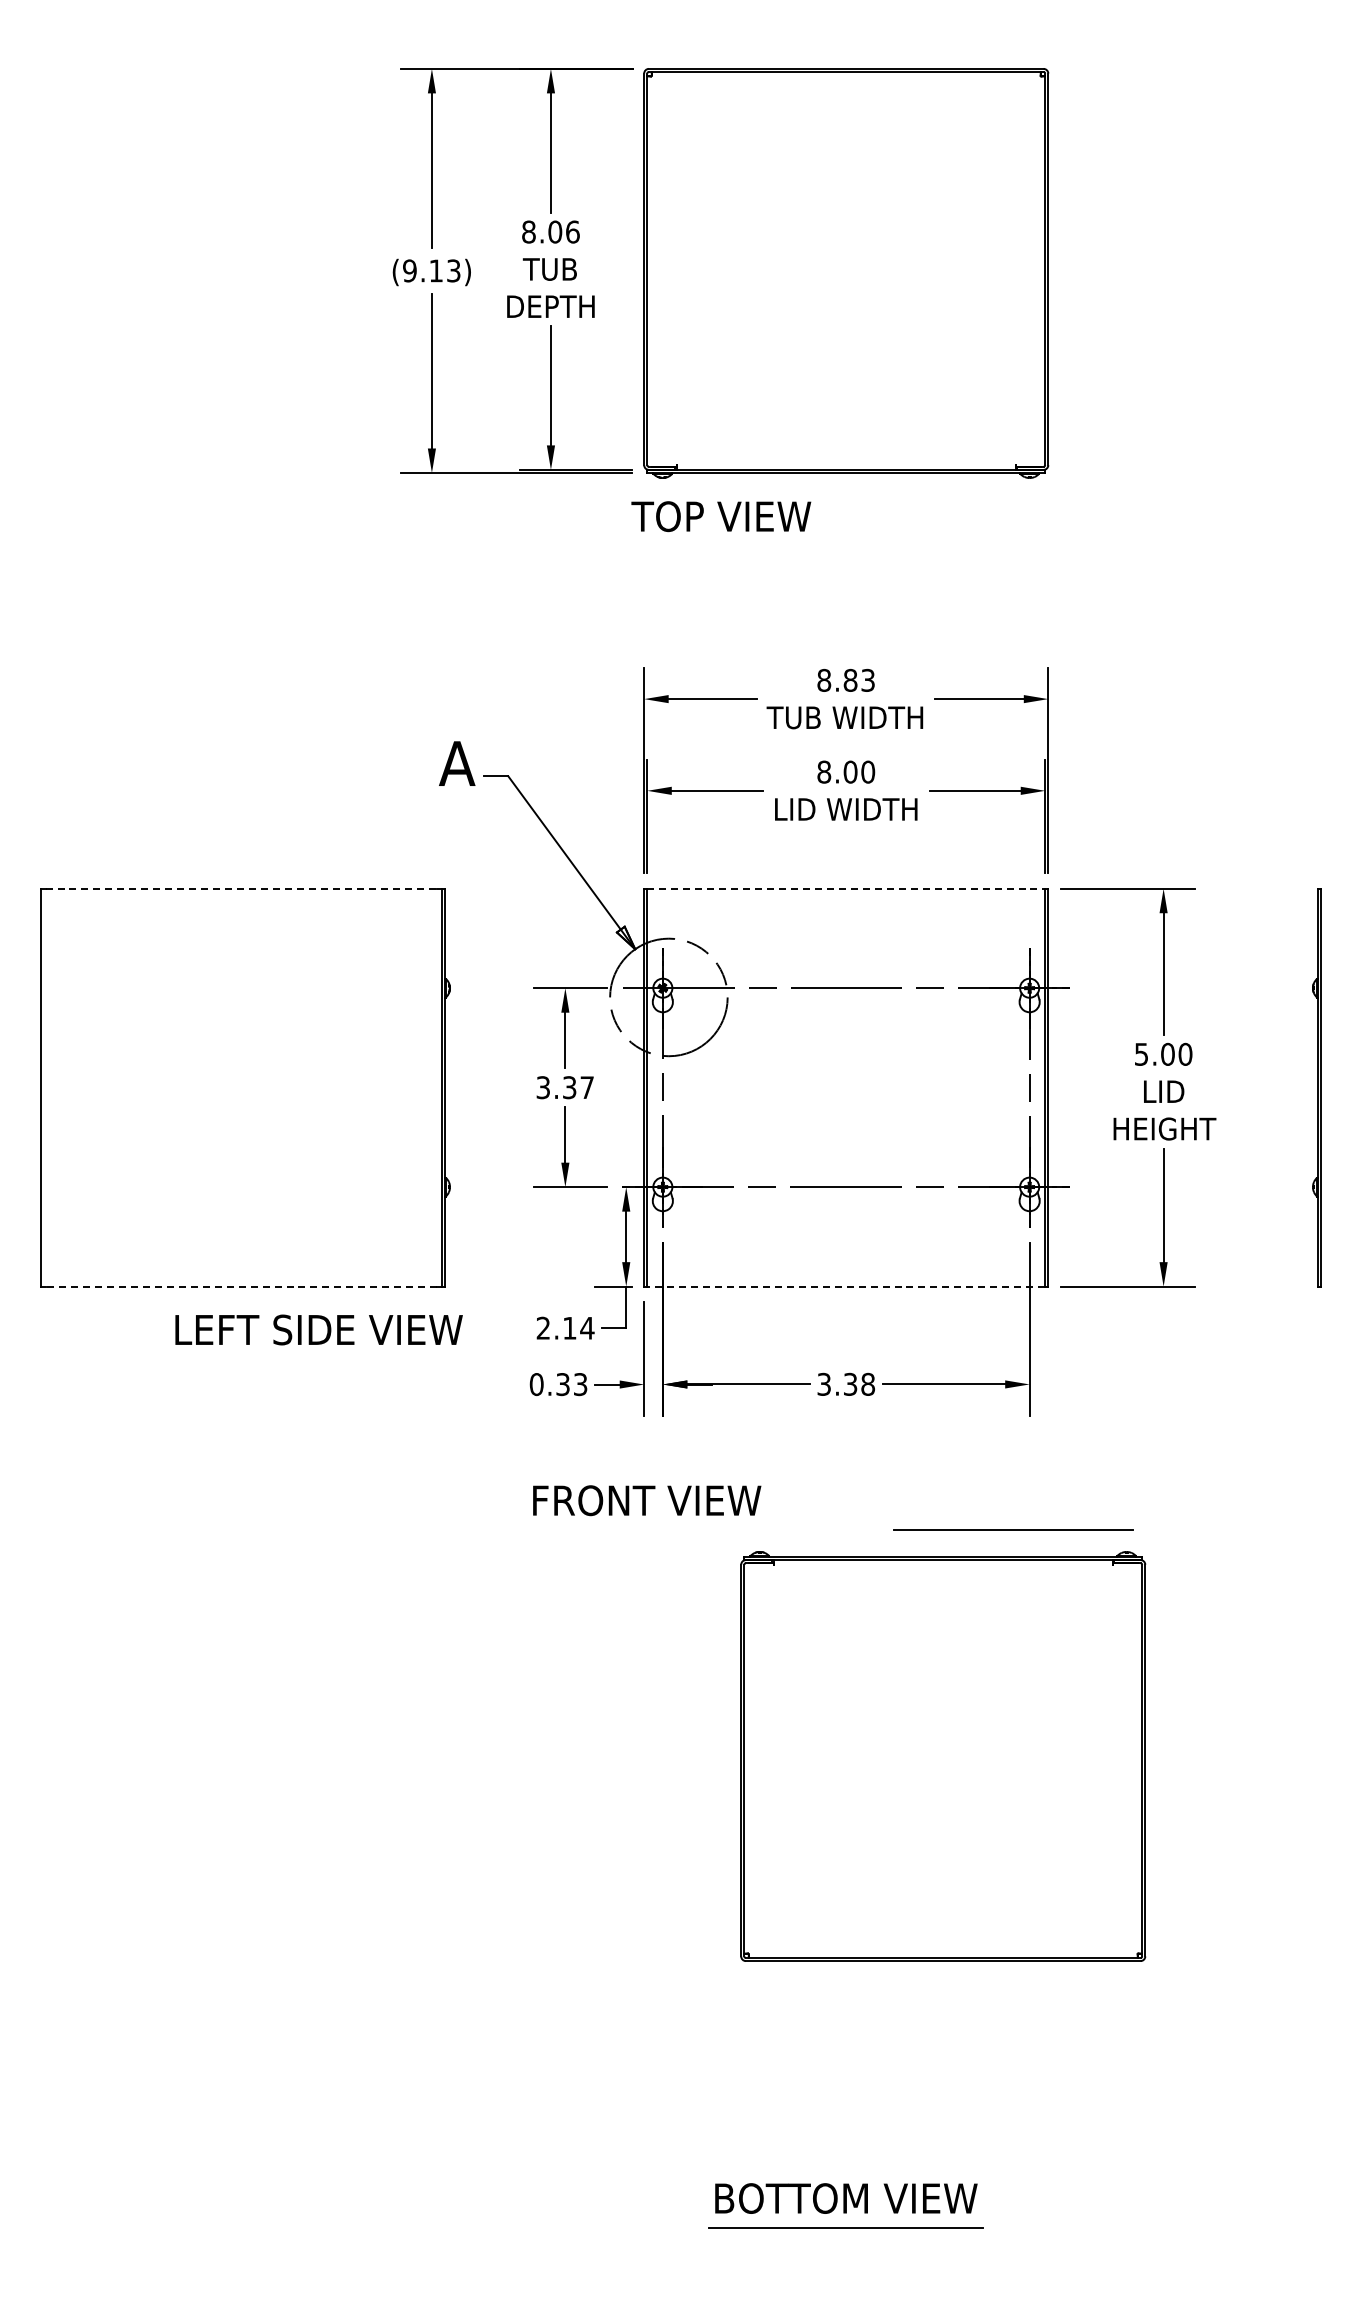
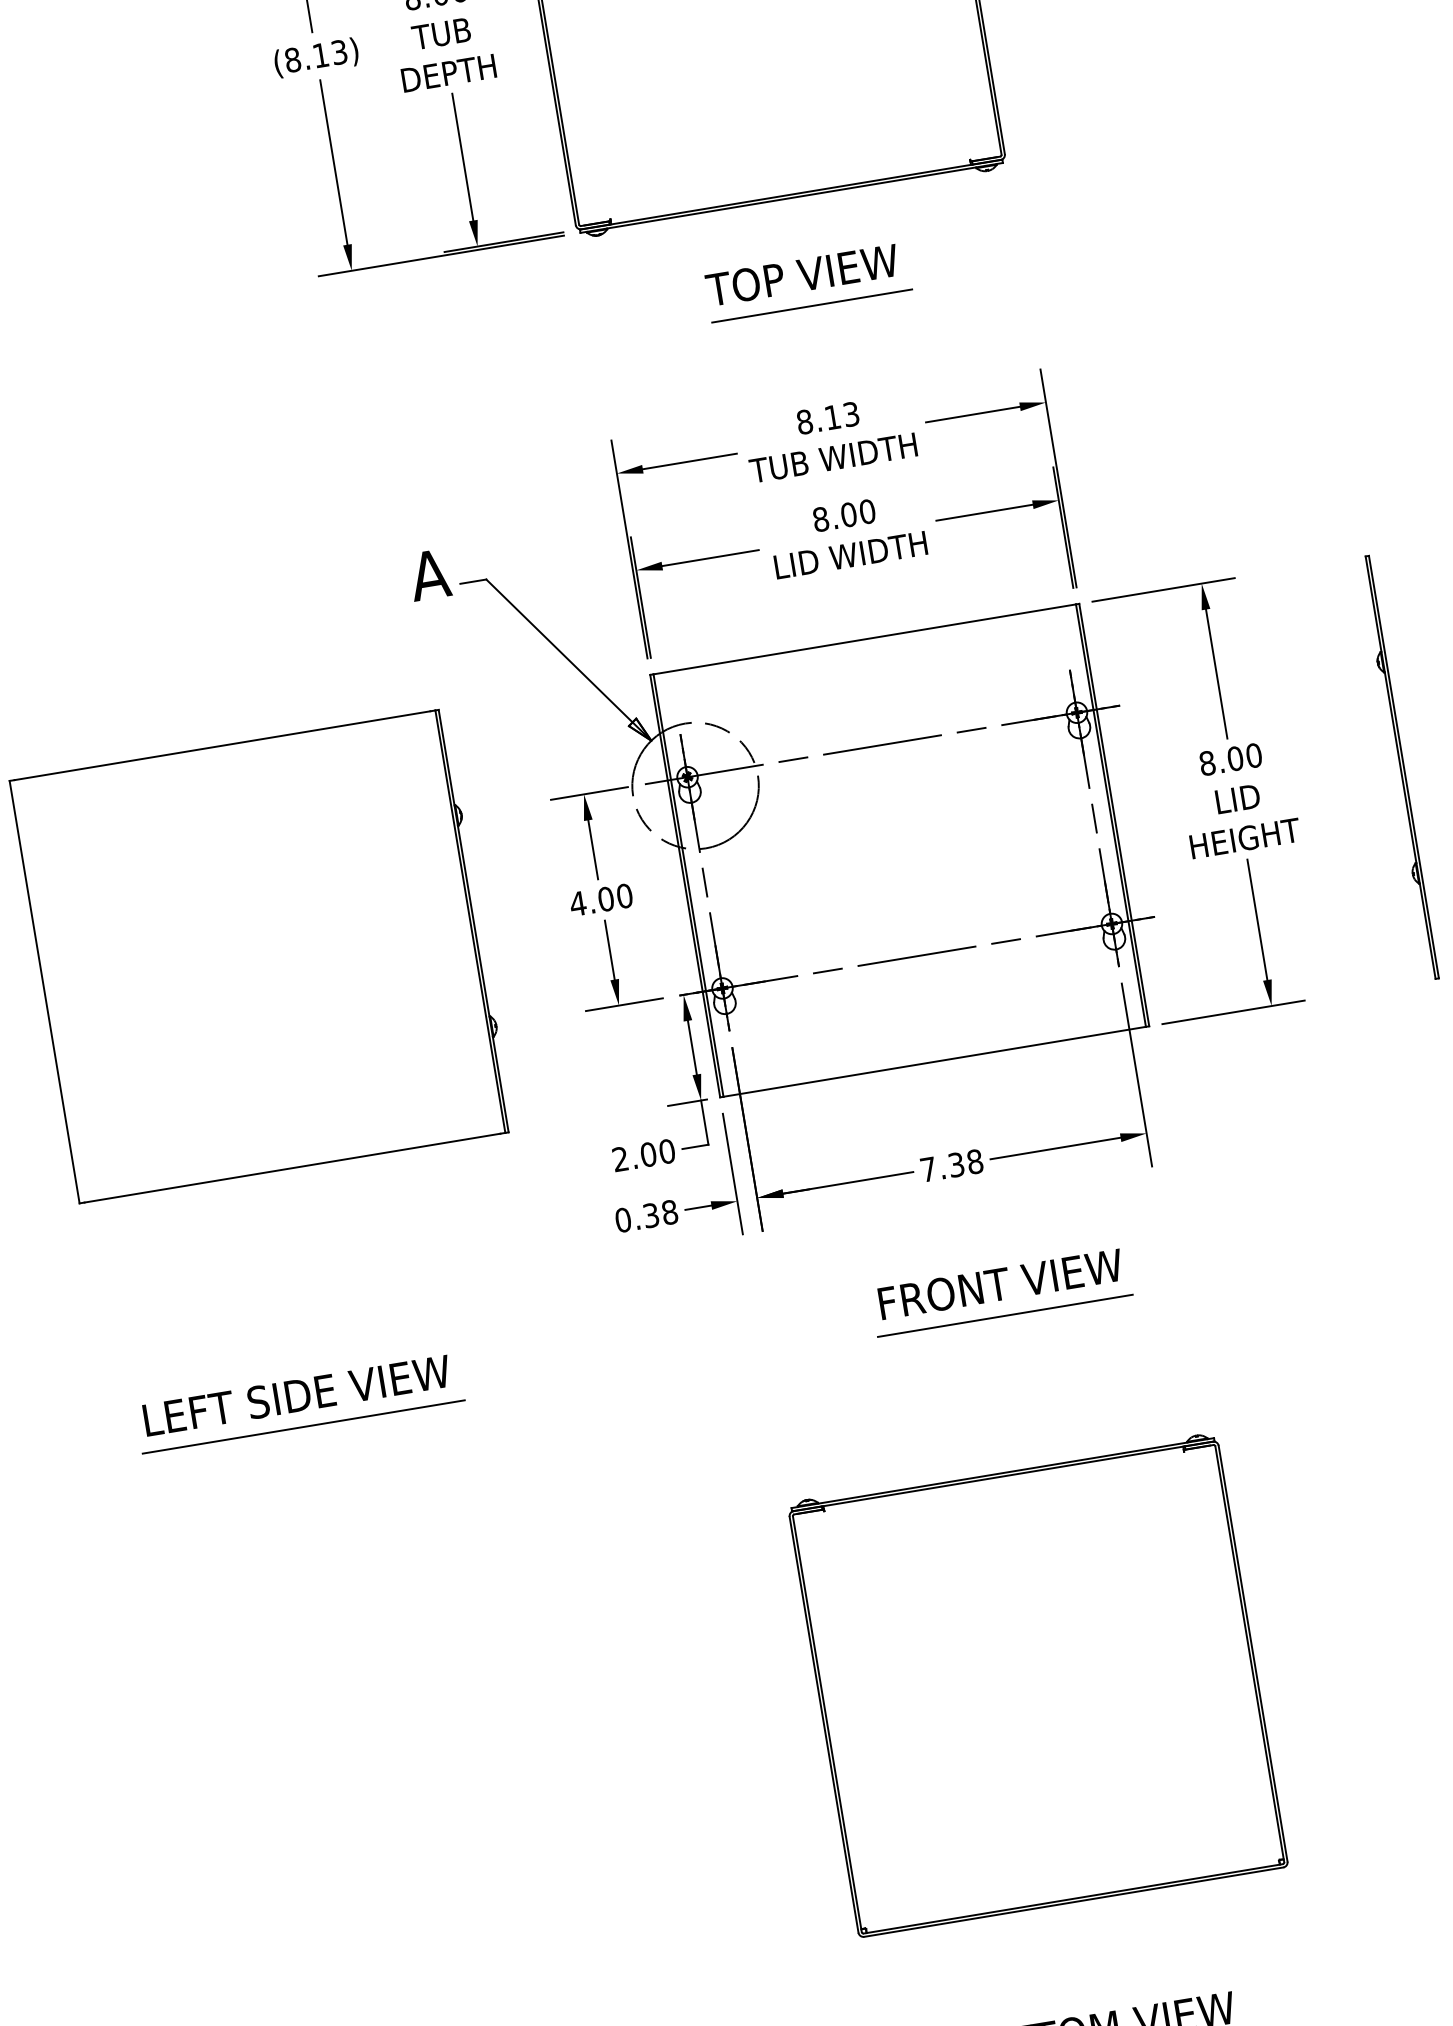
text: (409, 270) -> (292, 59), (9.13) -> (8.13)
text: (721, 516) -> (802, 275), moved
line: (848, 575) -> (812, 306), added
text: (850, 679) -> (832, 416), 8.83 -> 8.13
line: (241, 888) -> (222, 745), dashed -> solid
line: (846, 888) -> (864, 639), dashed -> solid
text: (1141, 1053) -> (1207, 762), 5.00 -> 8.00
text: (565, 1087) -> (601, 899), 3.37 -> 4.00
line: (241, 1286) -> (292, 1167), dashed -> solid
line: (846, 1286) -> (934, 1061), dashed -> solid
text: (578, 1327) -> (657, 1152), 2.14 -> 2.00
text: (318, 1329) -> (296, 1395), moved
text: (823, 1383) -> (927, 1168), 3.38 -> 7.38
text: (580, 1384) -> (669, 1212), 0.33 -> 0.38
text: (647, 1500) -> (1001, 1284), moved
line: (212, 1525) -> (303, 1426), added
line: (1013, 1529) -> (1005, 1315), moved
part: (943, 1756) -> (1038, 1684), moved

